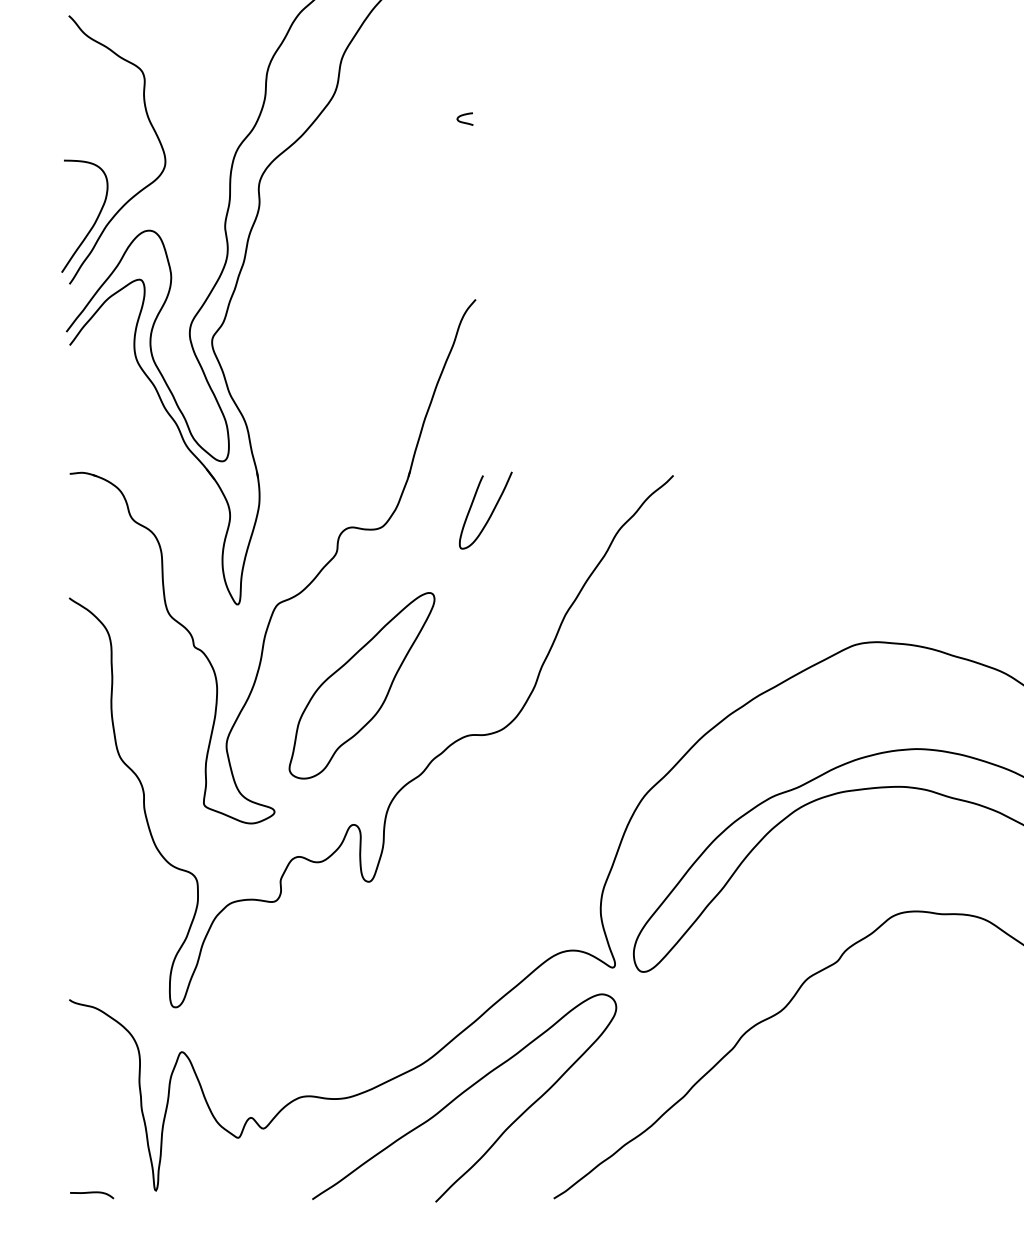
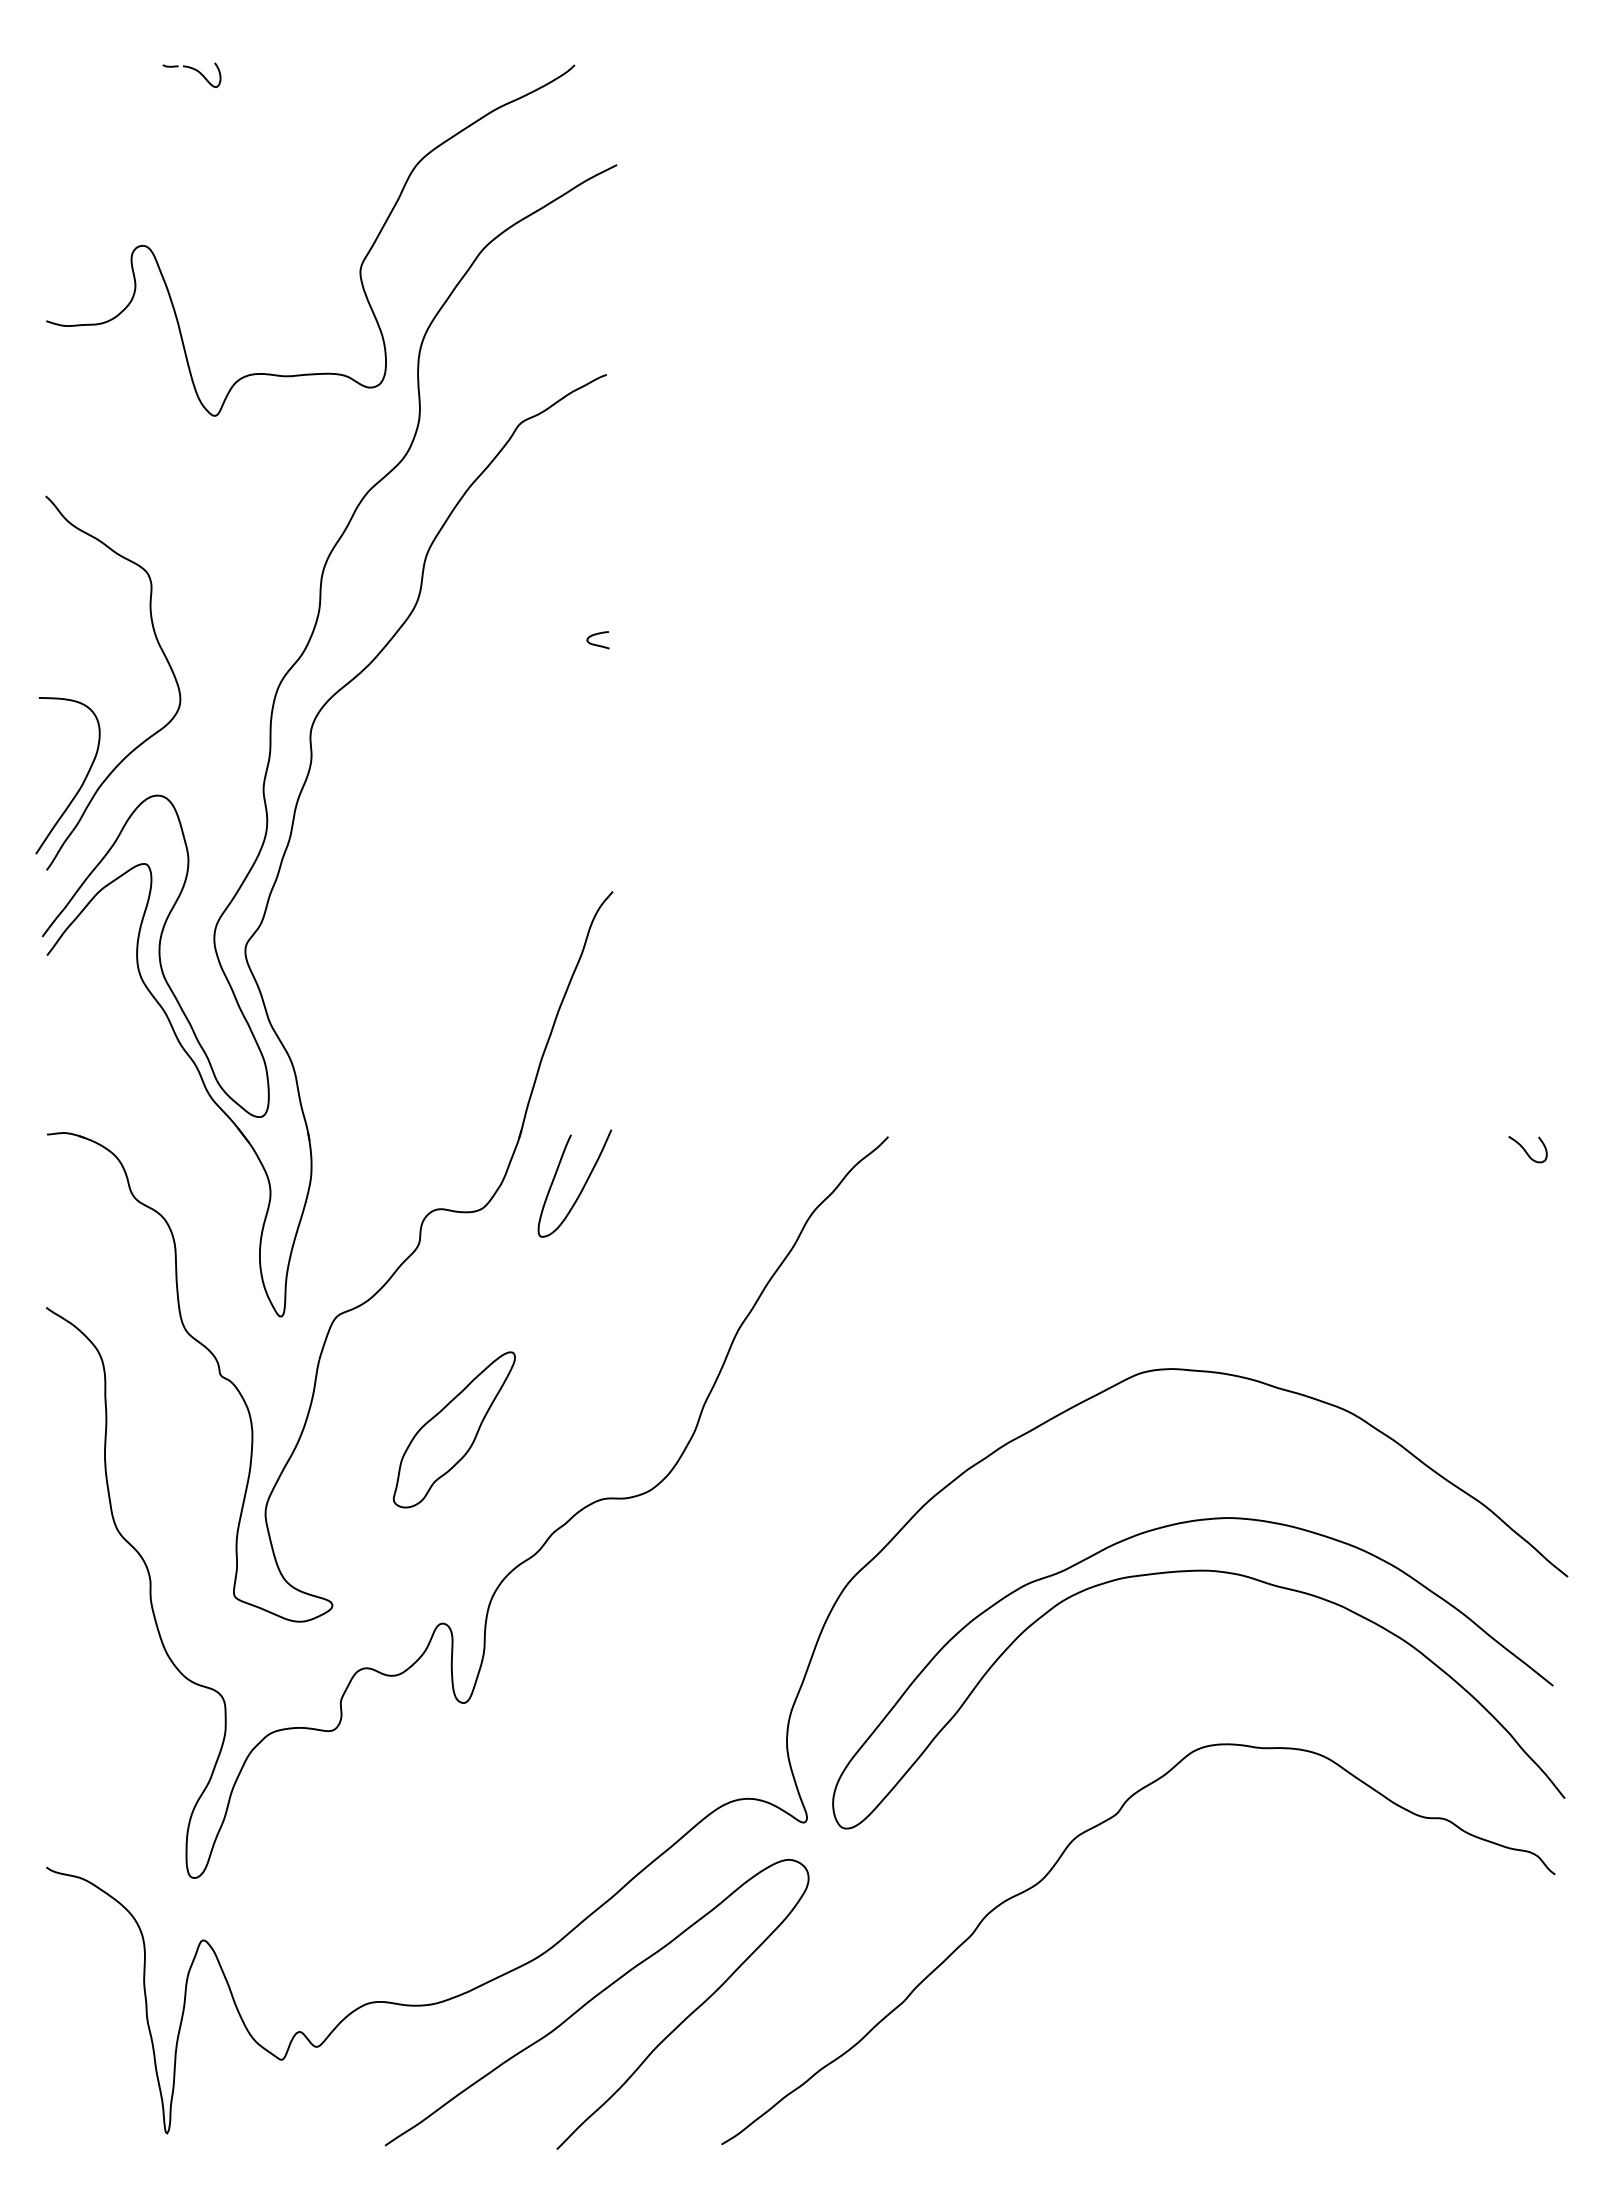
curve: (491, 513) -> (582, 1187), moved
part: (362, 685) -> (454, 1429), size x0.6
curve: (91, 1192) -> (77, 2136), removed

